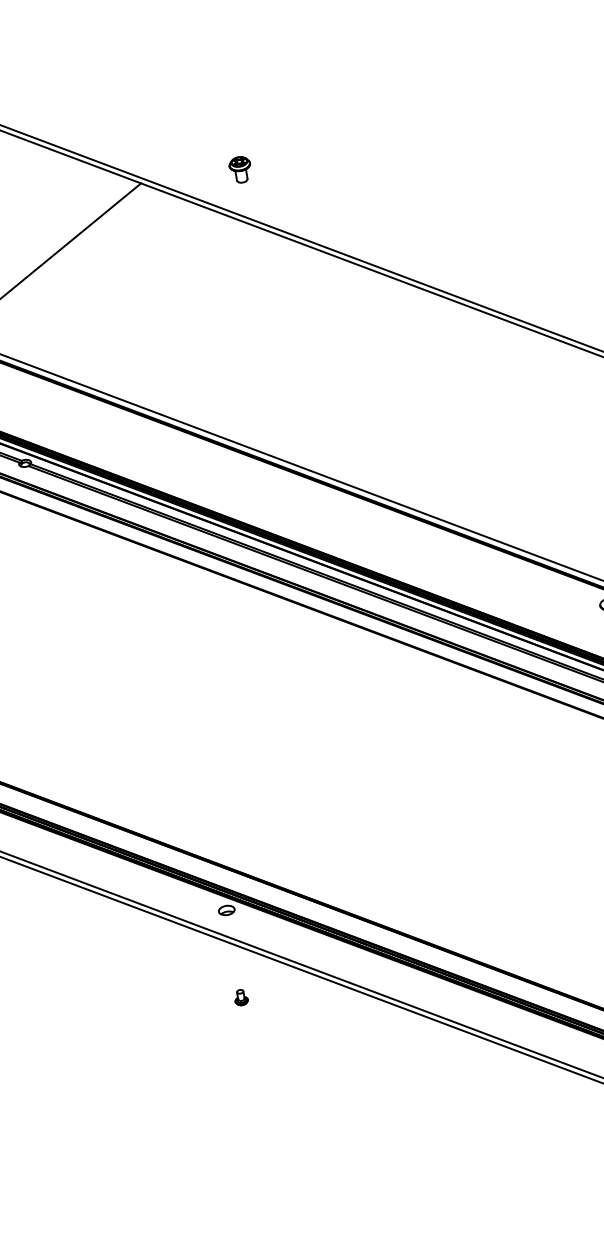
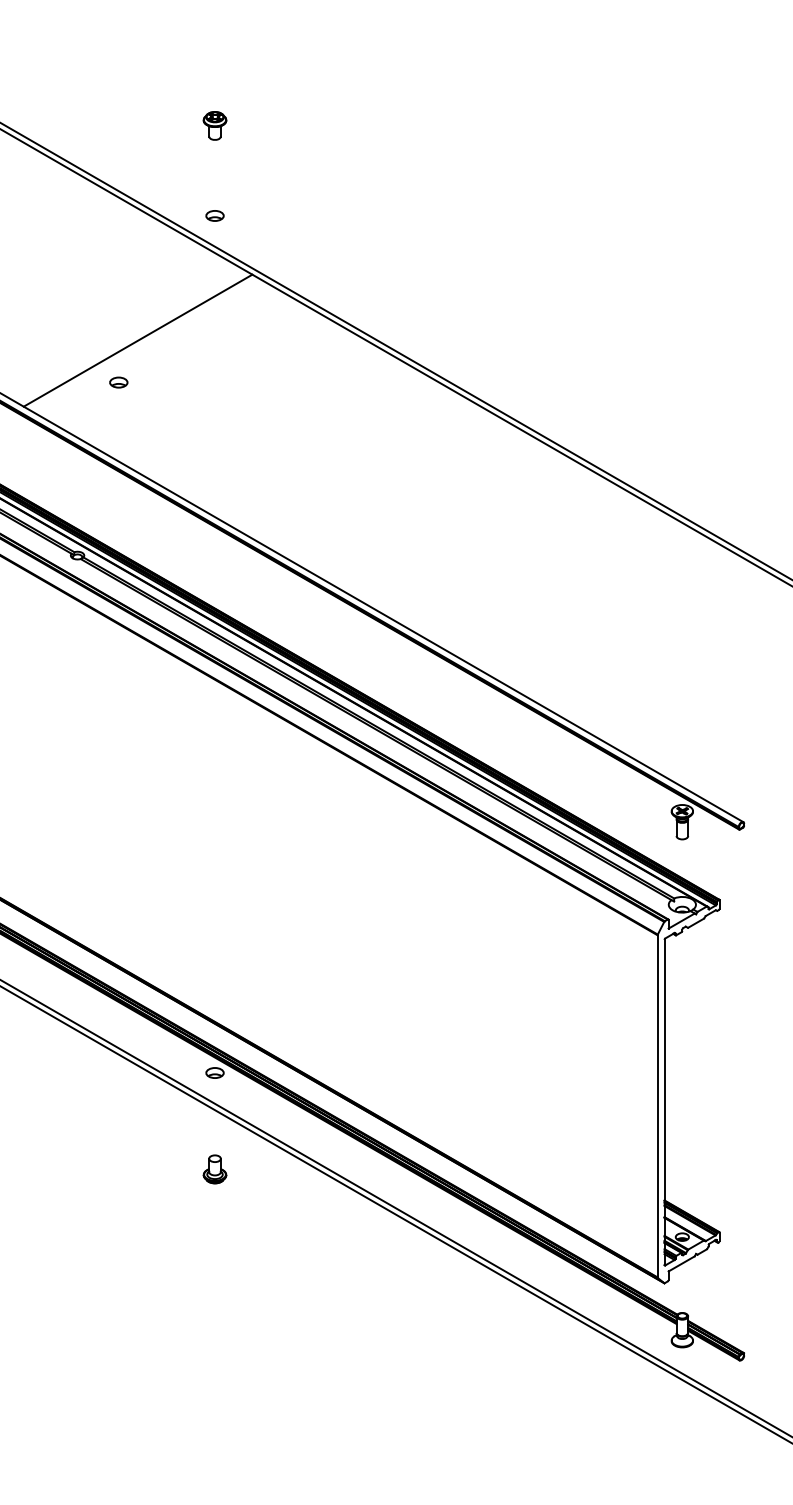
part: (98, 135) -> (214, 215), added
part: (240, 169) -> (214, 125), moved
part: (36, 300) -> (118, 382), added
part: (240, 997) -> (214, 1169), size x1.67

